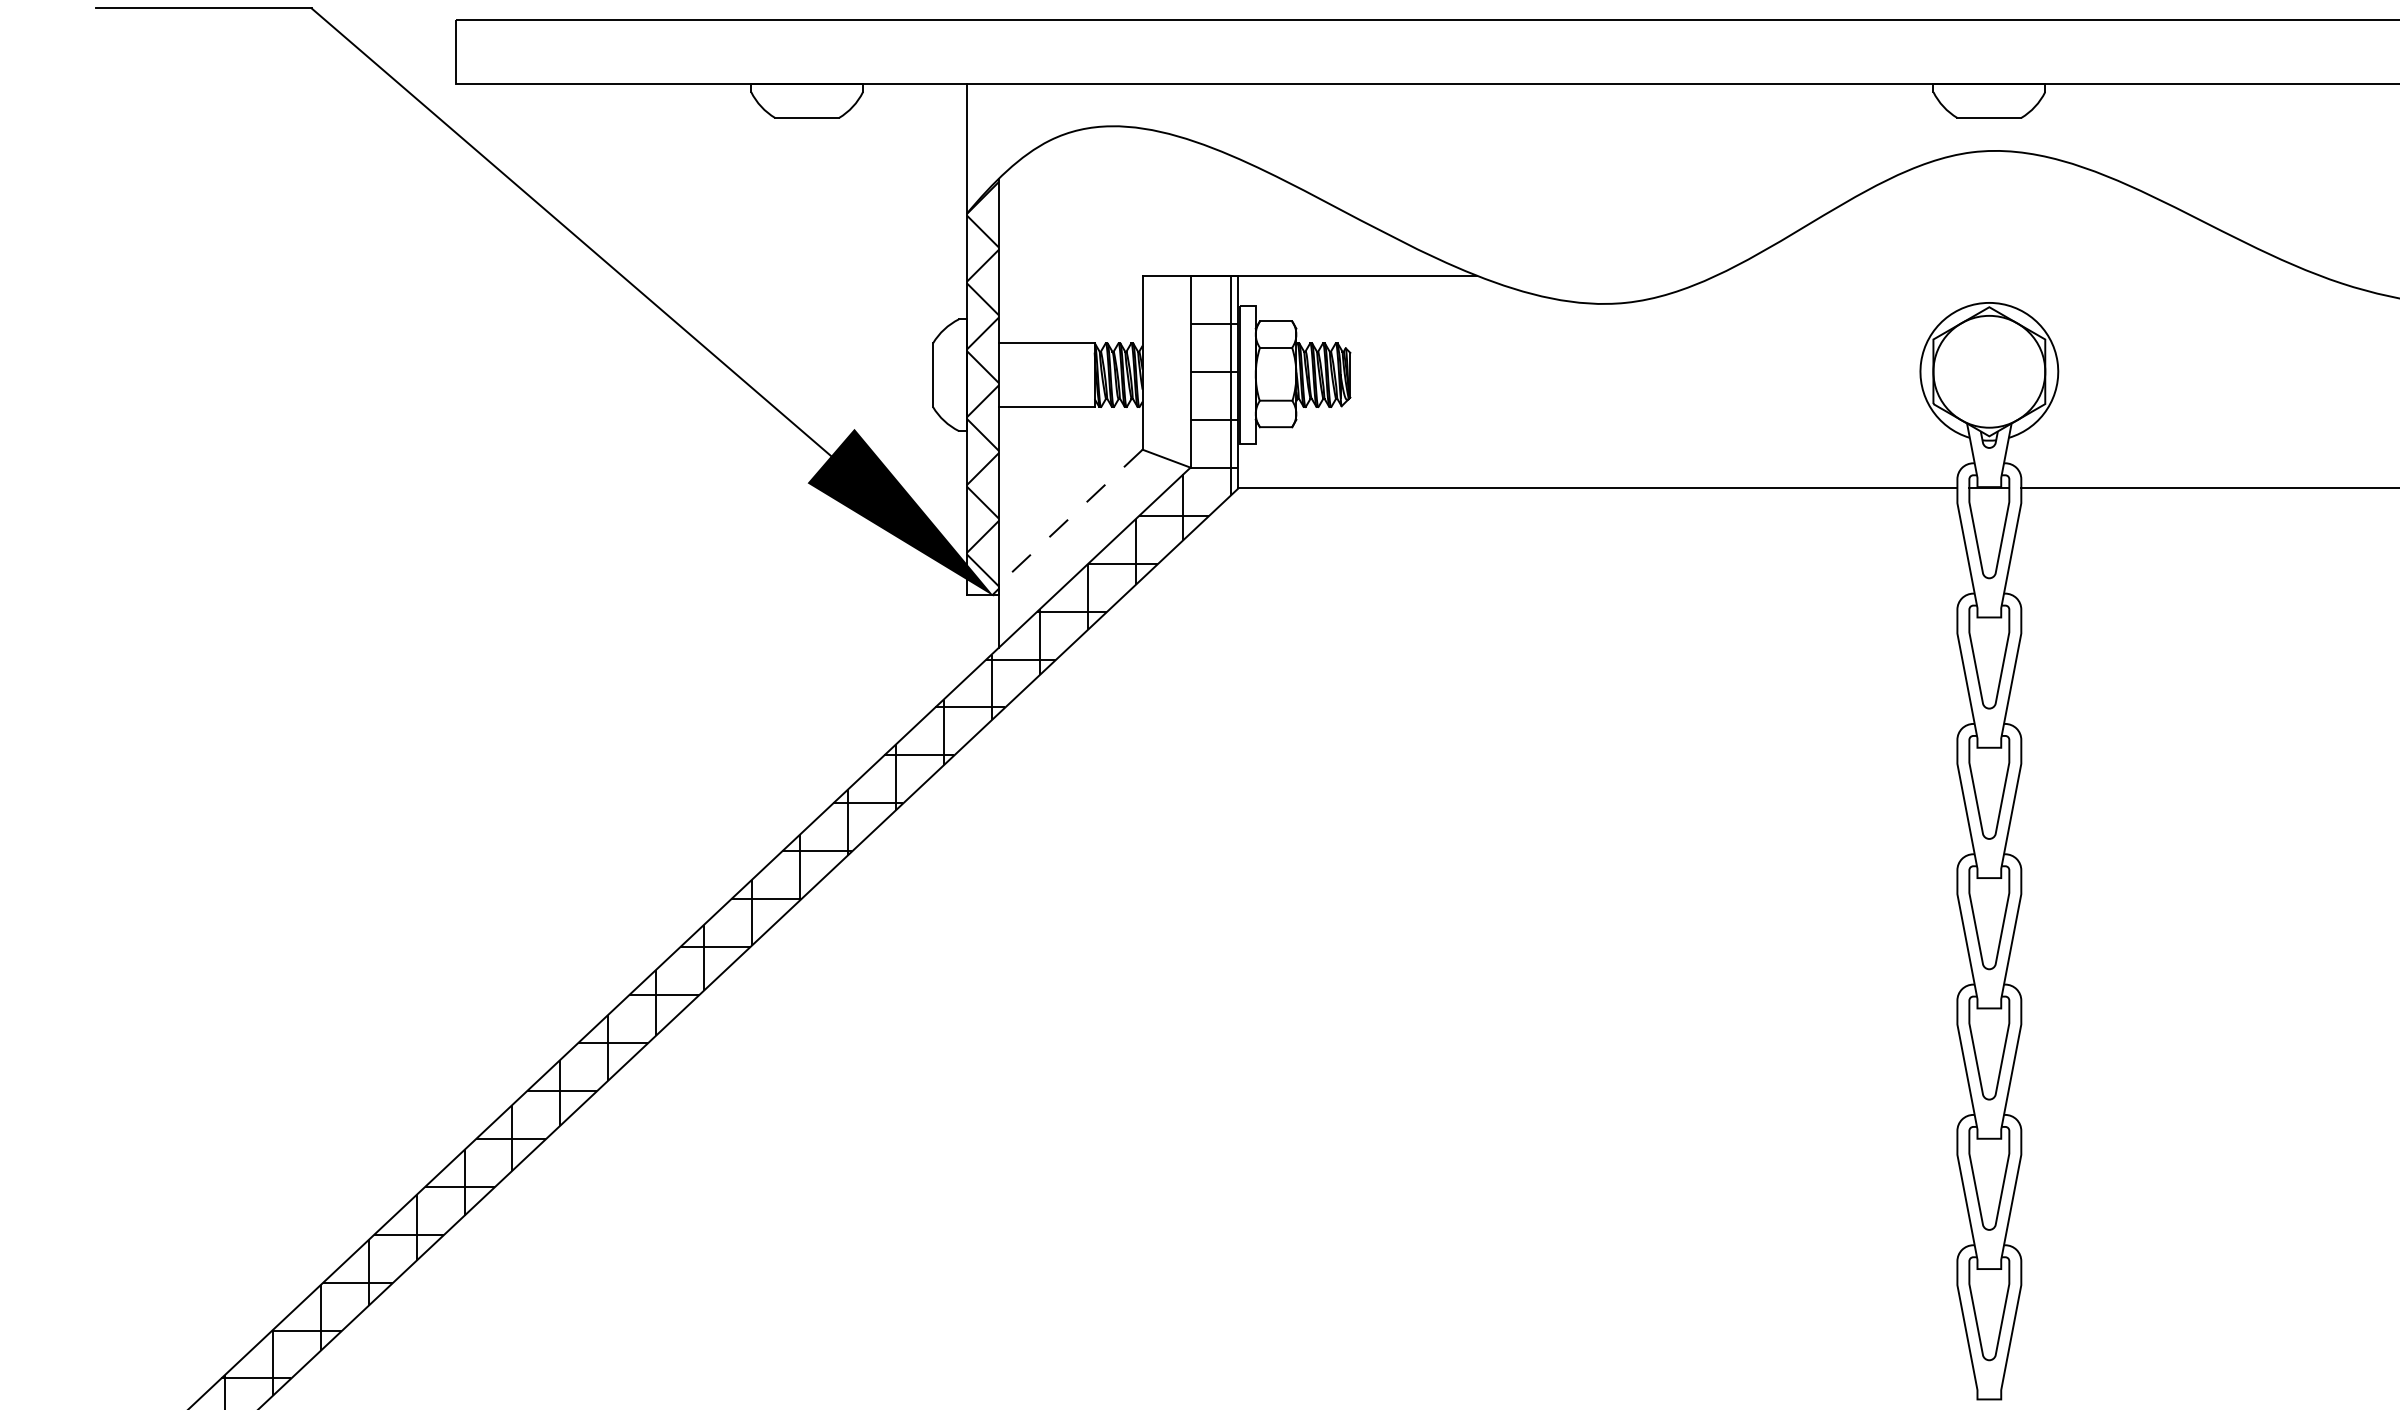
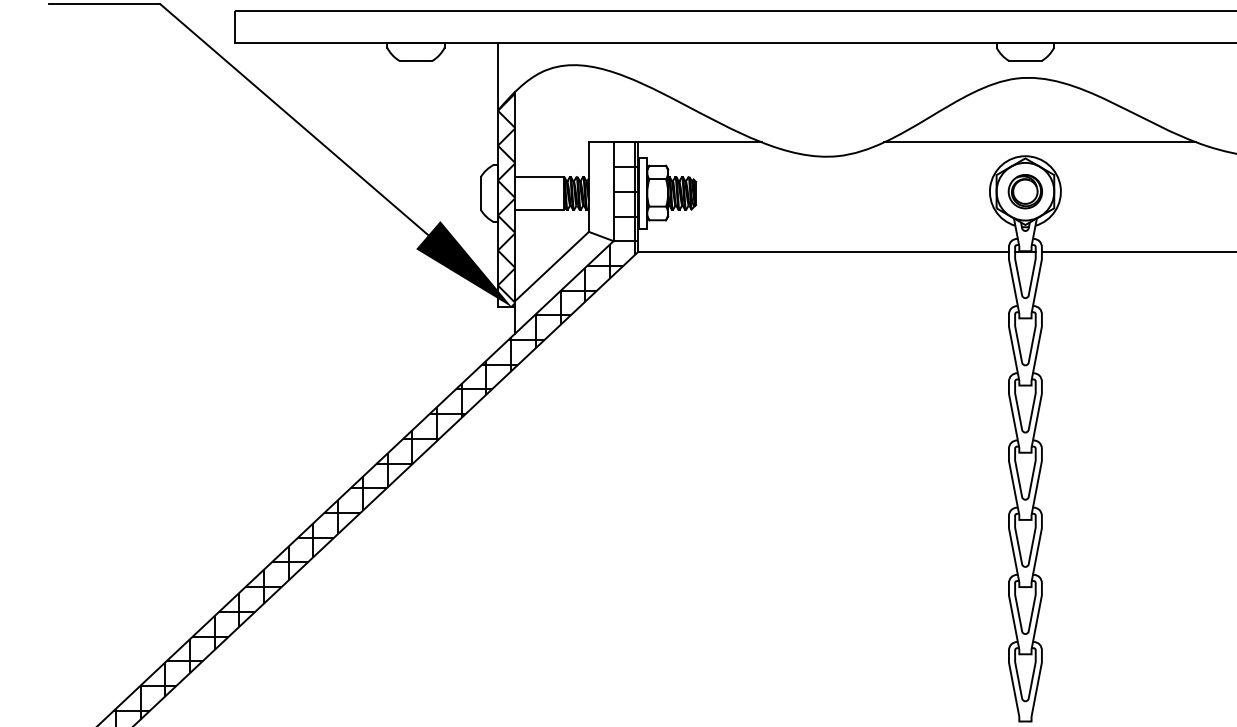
line: (2018, 276) -> (1040, 142), added
part: (1987, 371) -> (1024, 191), added
line: (1070, 516) -> (551, 266), dashed -> solid

